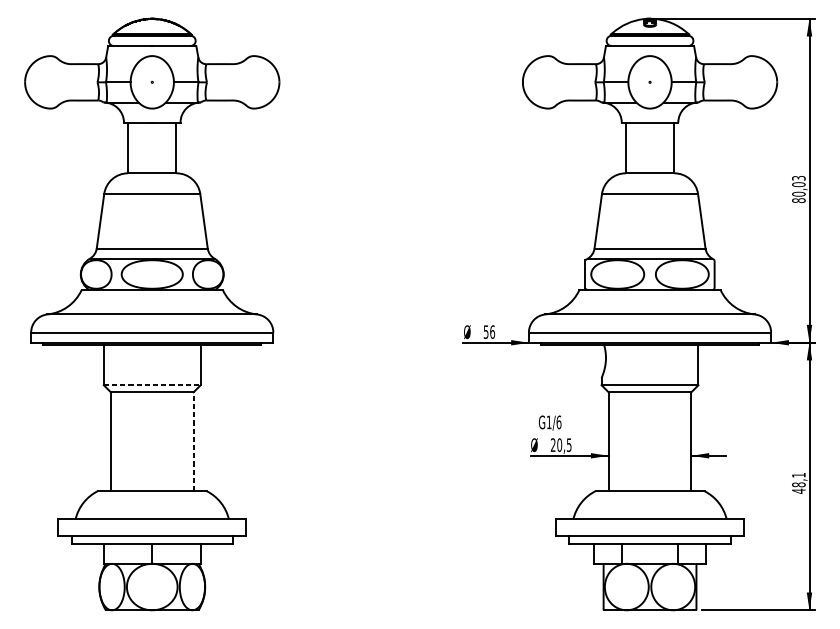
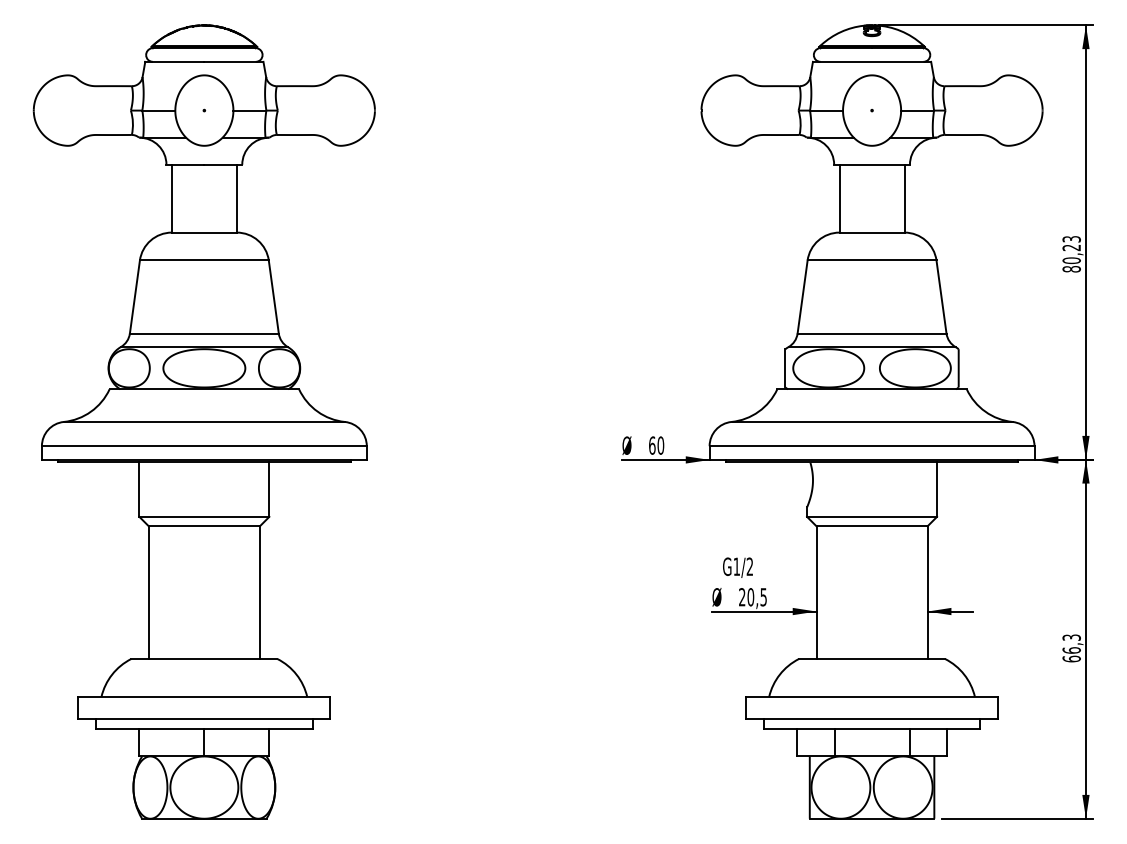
text: (798, 184) -> (1071, 247), 80,03 -> 80,23
text: (489, 332) -> (656, 445), 56 -> 60
line: (152, 384) -> (204, 516), dashed -> solid
text: (558, 422) -> (749, 566), G1/6 -> G1/2
line: (193, 441) -> (259, 592), dashed -> solid
text: (798, 483) -> (1071, 648), 48,1 -> 66,3

